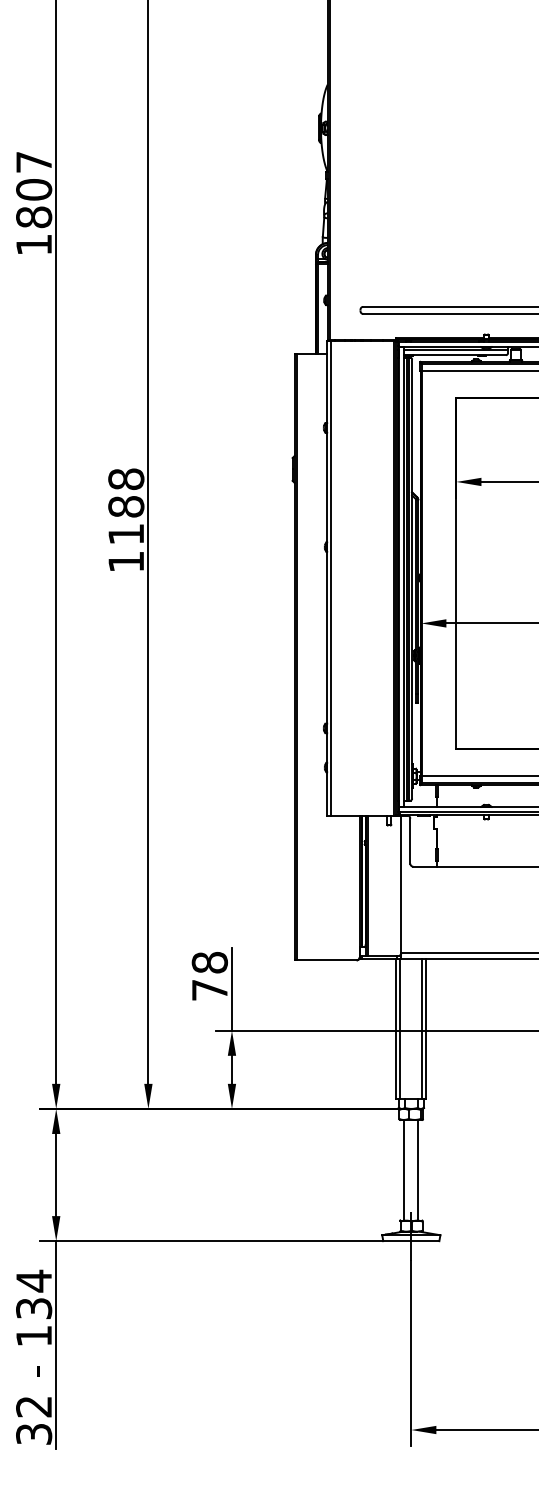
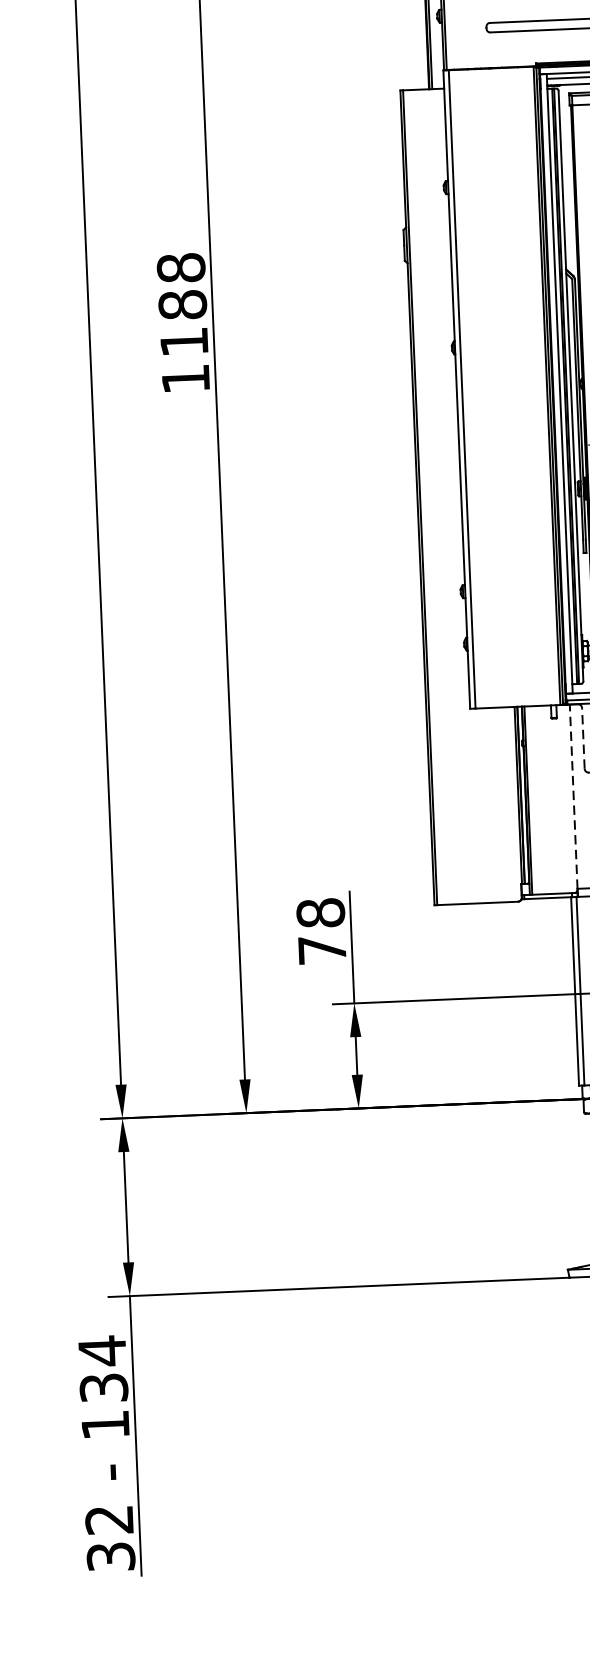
line: (410, 841) -> (583, 738), solid -> dashed
line: (401, 884) -> (573, 797), solid -> dashed

